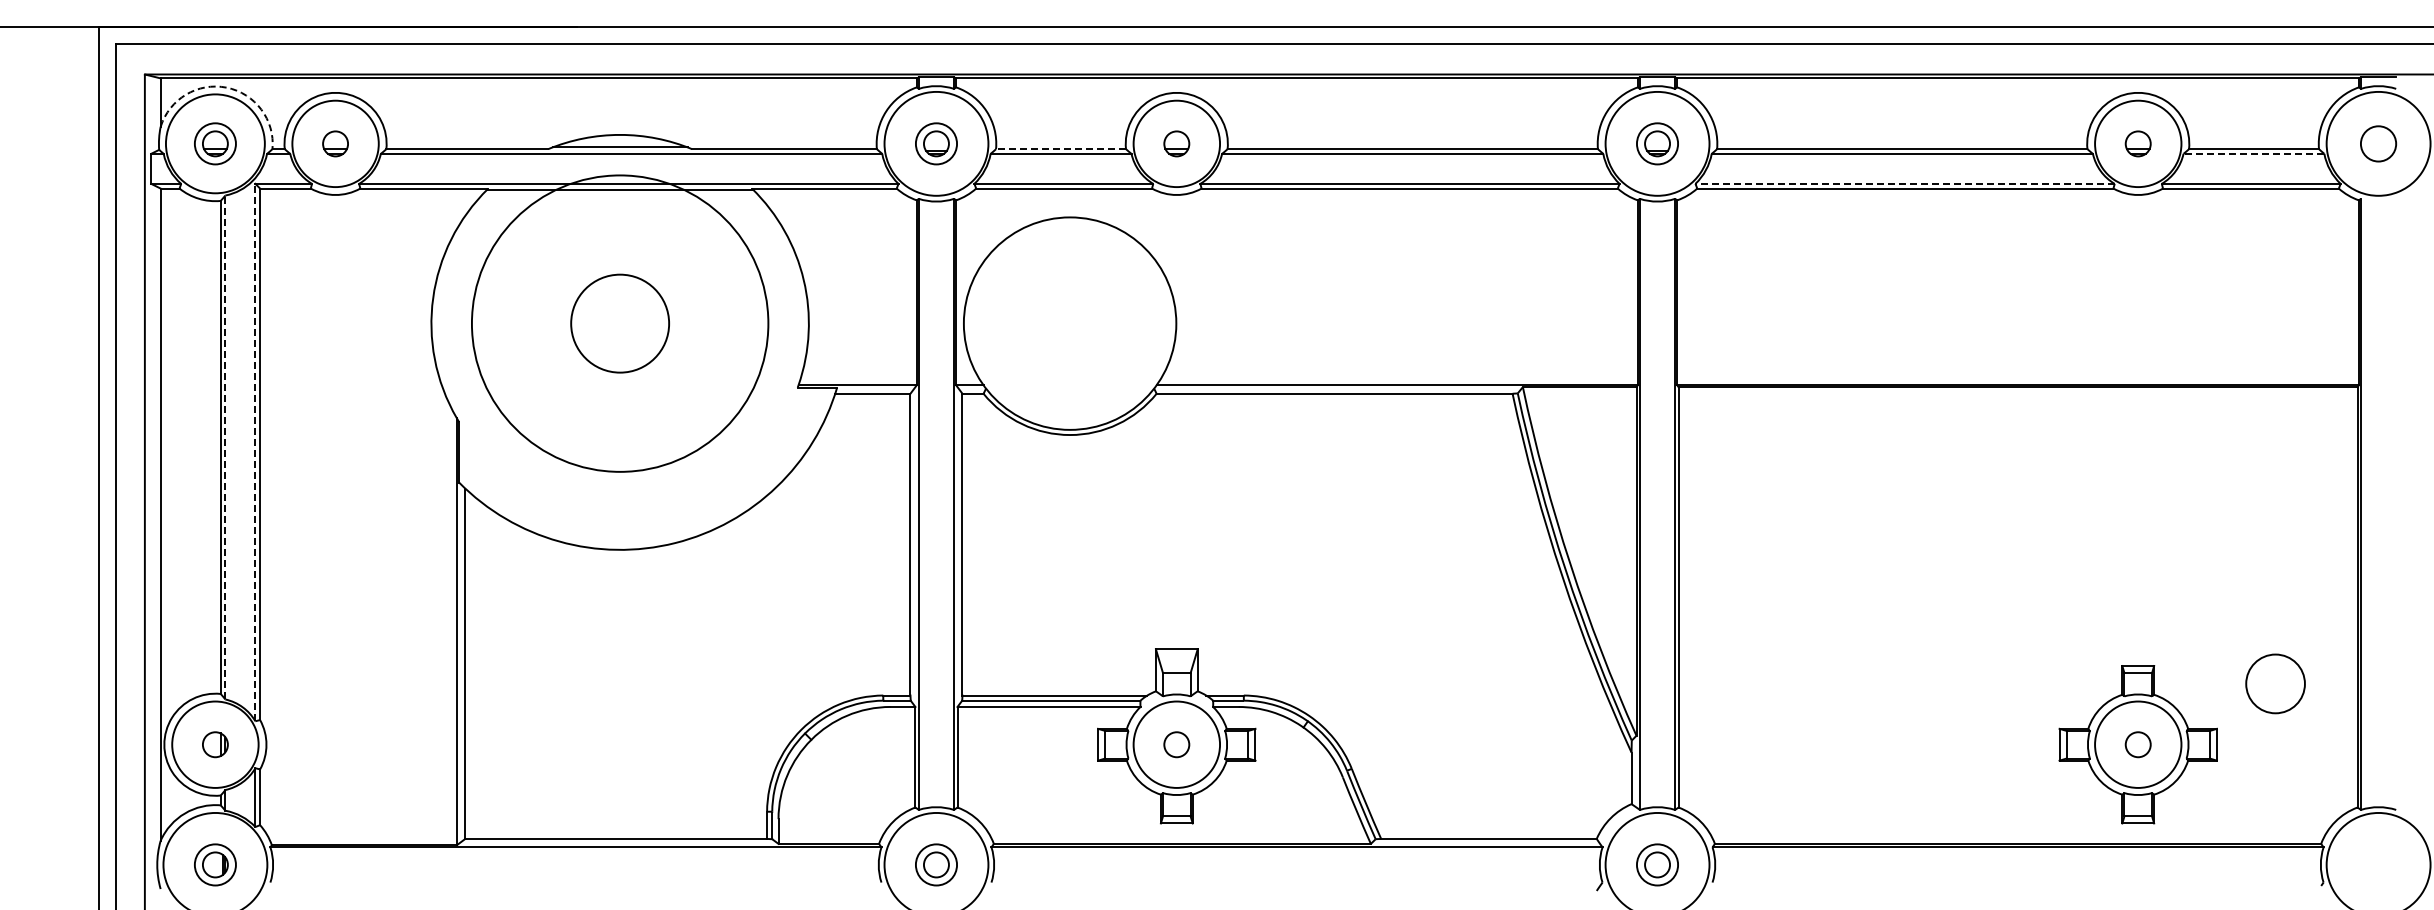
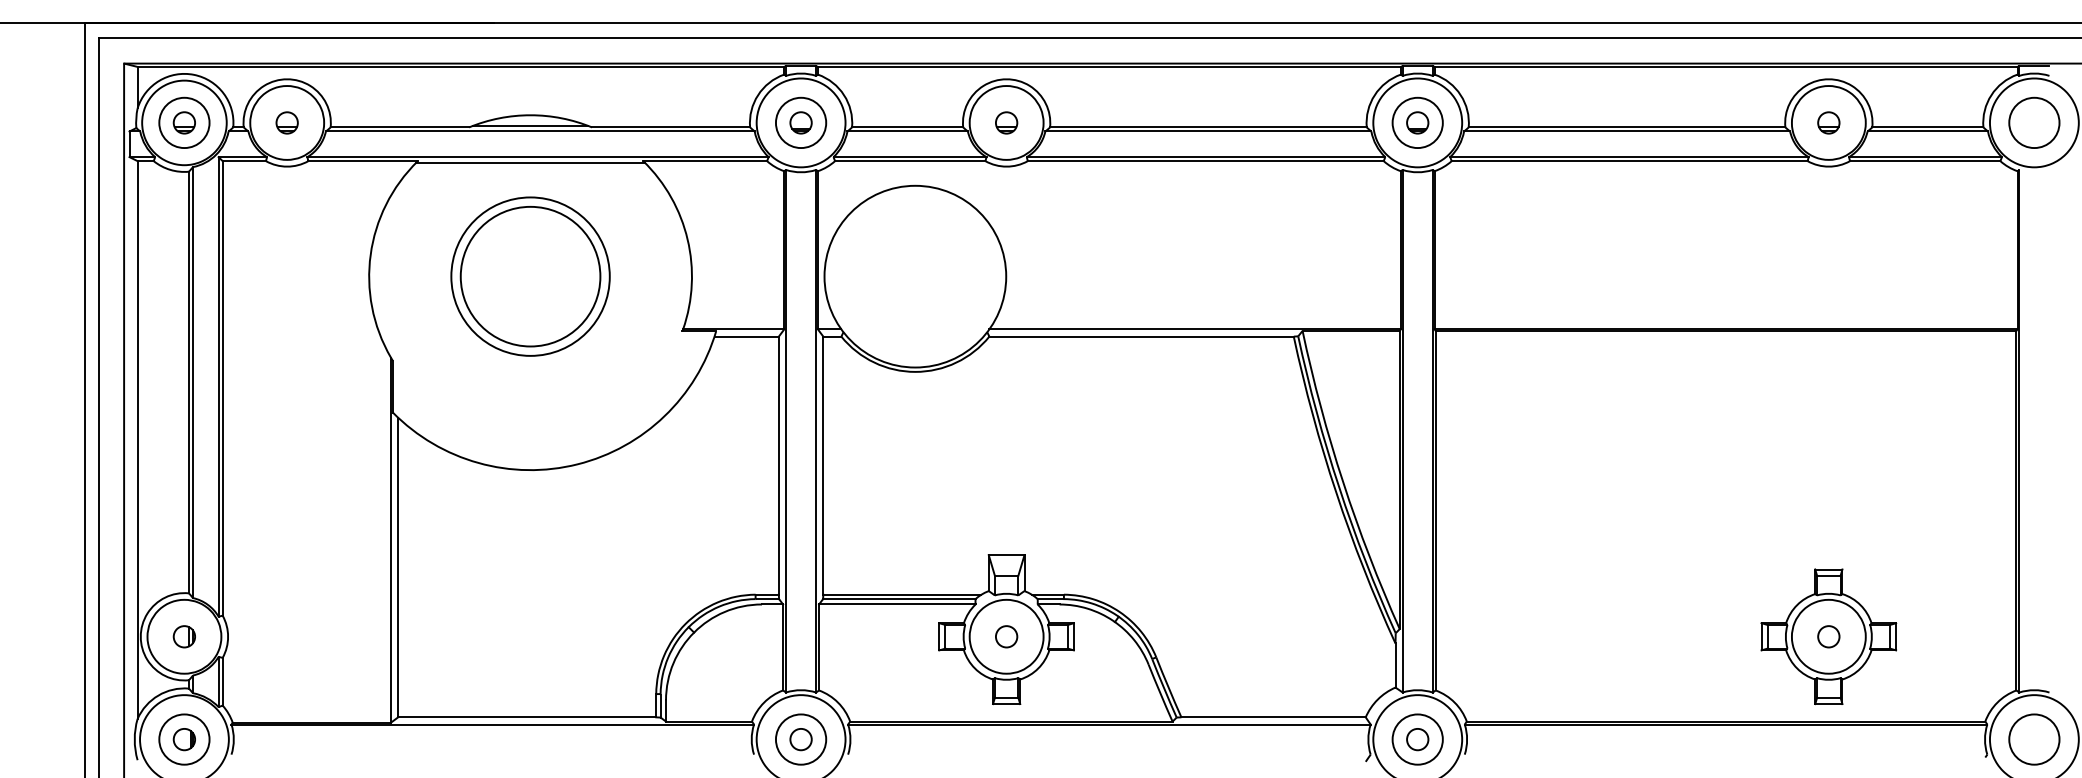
arc: (226, 87) -> (193, 74), dashed -> solid
circle: (215, 143) -> (184, 122), size x1.43
circle: (936, 143) -> (801, 122), size x1.43
circle: (1657, 143) -> (1417, 122), size x1.43
circle: (2378, 143) -> (2034, 122), size x1.67
line: (1061, 149) -> (908, 127), dashed -> solid
line: (2253, 153) -> (1927, 131), dashed -> solid
line: (1905, 183) -> (1629, 156), dashed -> solid
circle: (619, 323) -> (530, 276), size x0.62
circle: (619, 323) -> (530, 276), size x1.67
line: (225, 447) -> (193, 382), dashed -> solid
line: (255, 452) -> (218, 386), dashed -> solid
circle: (2275, 683) -> (2034, 739), moved
circle: (215, 864) -> (184, 739), size x1.43
circle: (936, 864) -> (801, 739), size x1.43
circle: (1657, 864) -> (1417, 739), size x1.43

